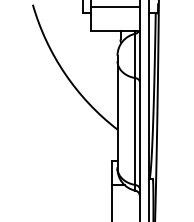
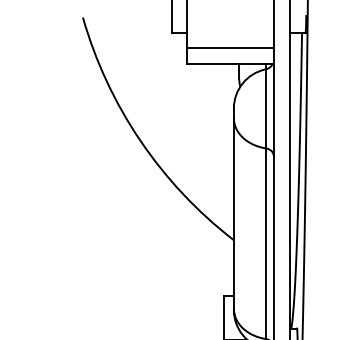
line: (115, 6) -> (230, 47), moved

